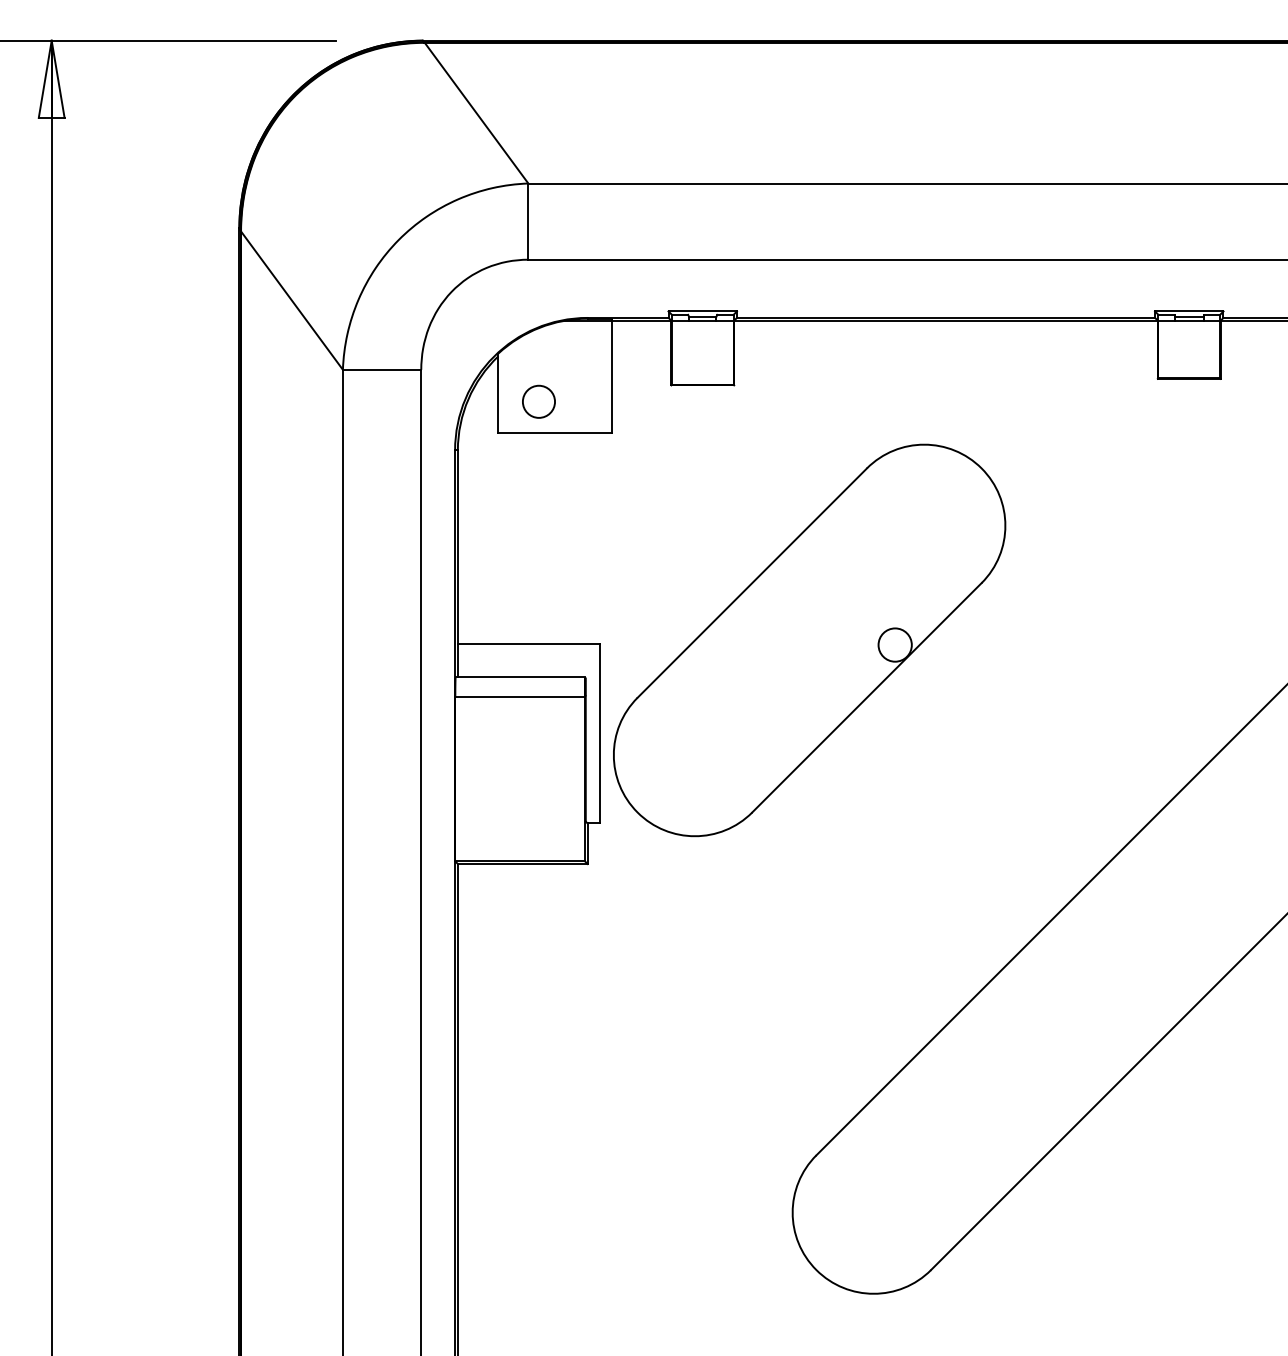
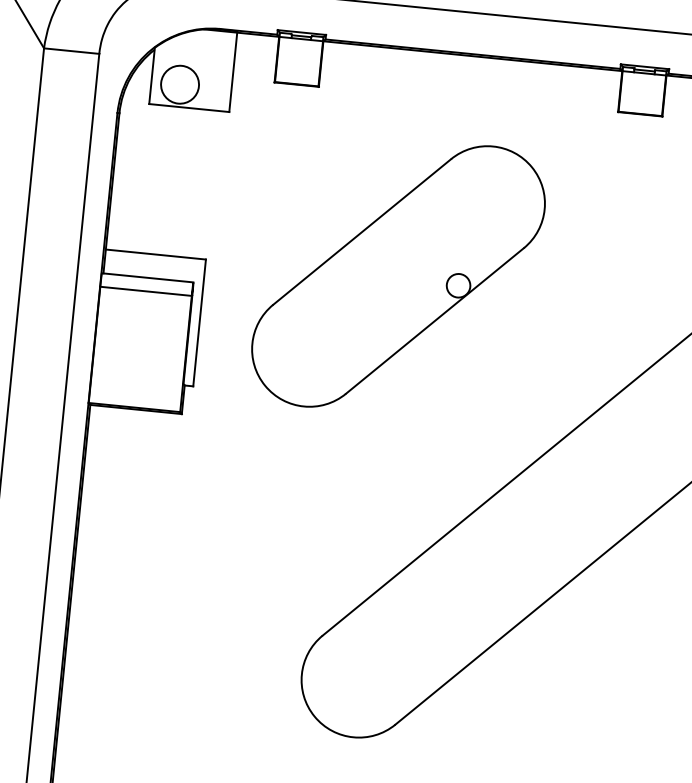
circle: (538, 401) -> (179, 84), size x1.67
part: (809, 640) -> (398, 276), moved

